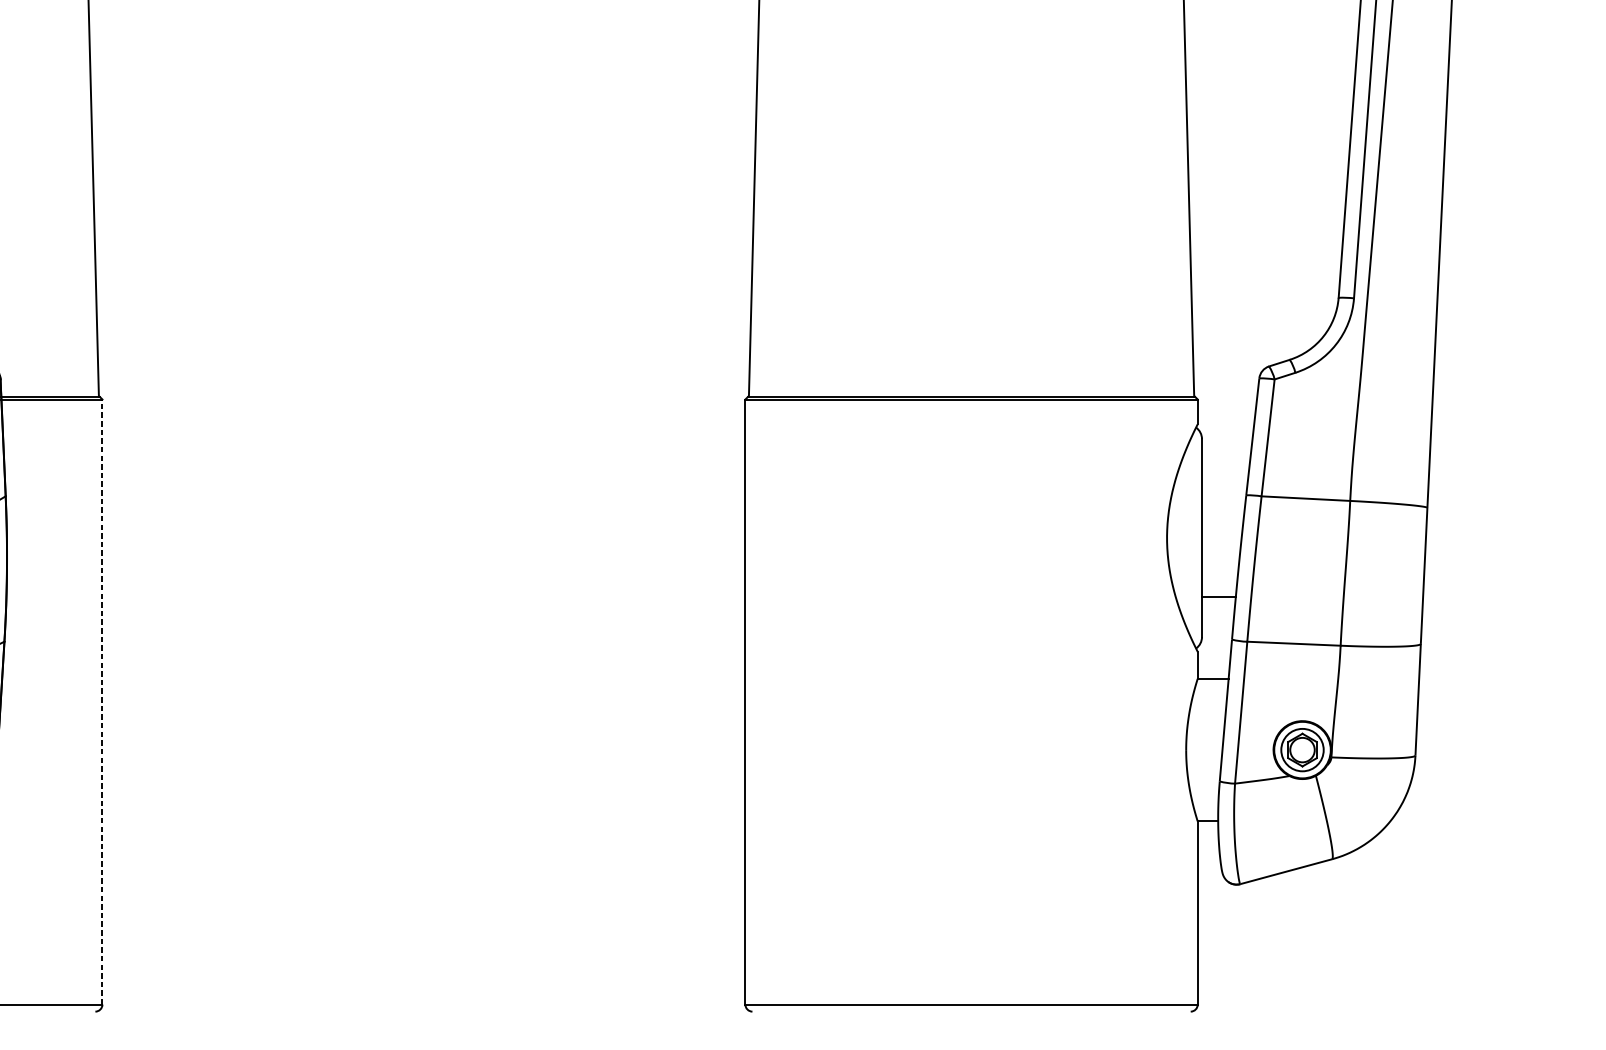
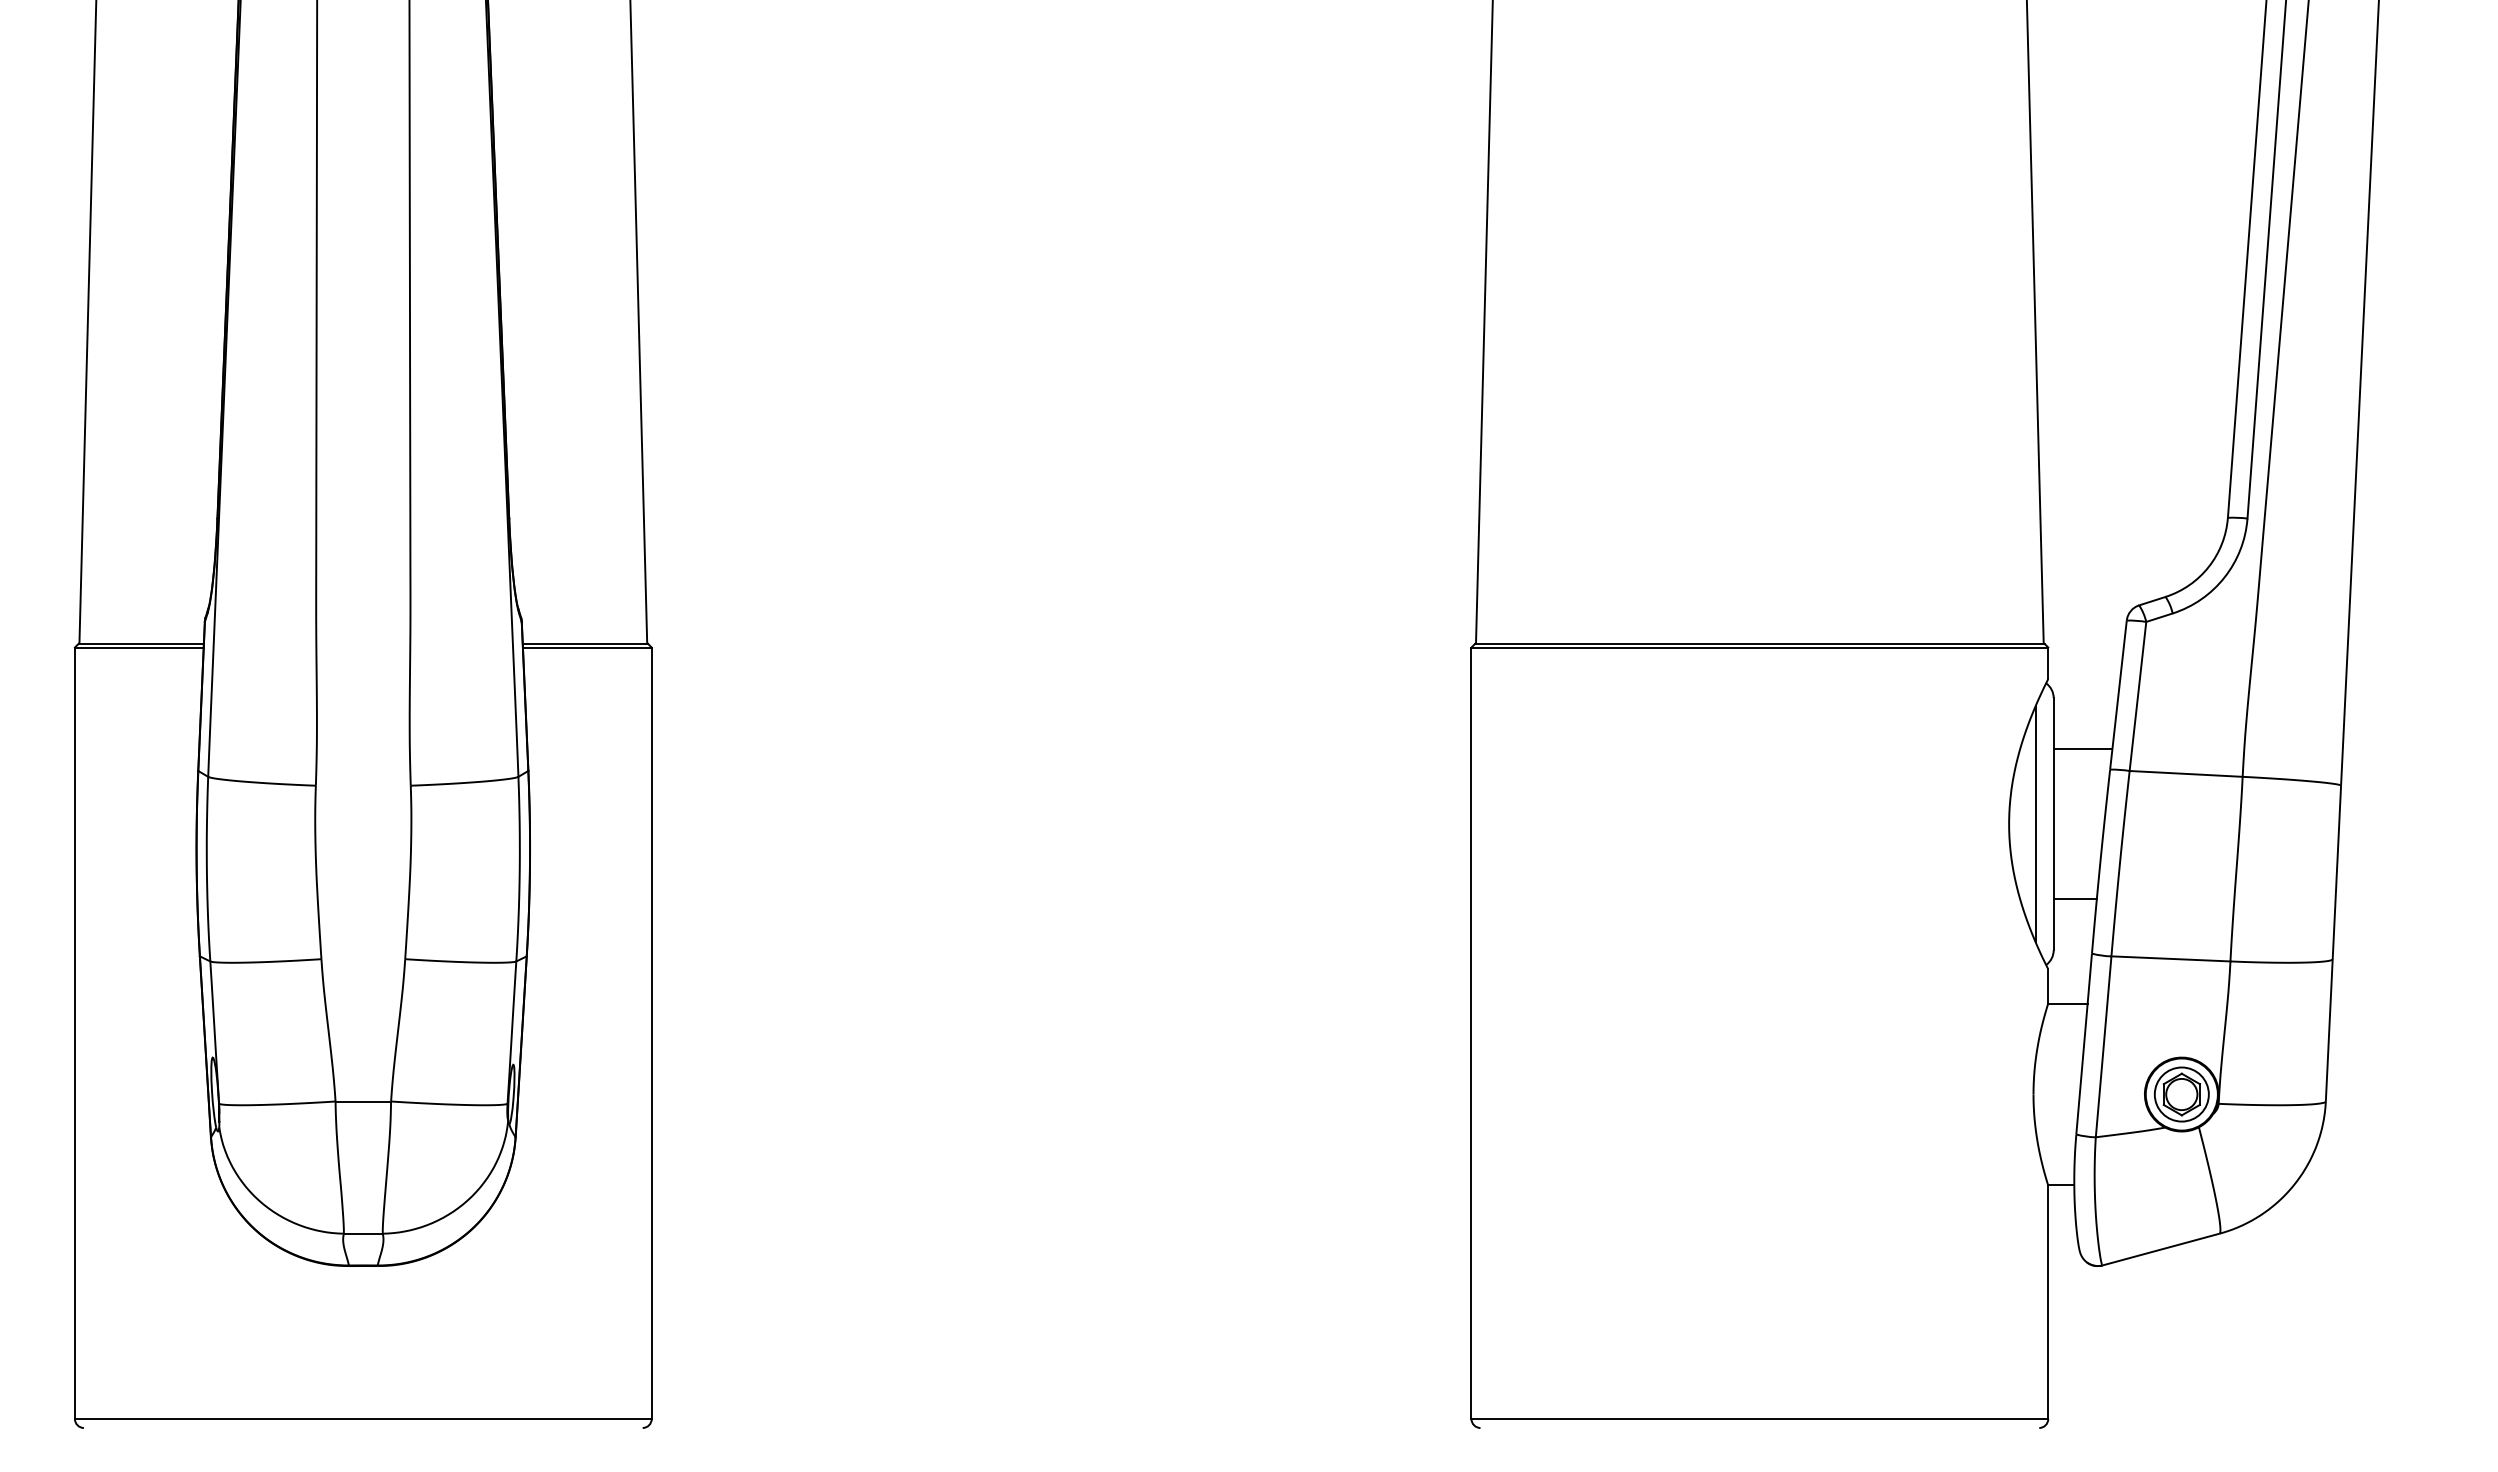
line: (1224, 479) -> (2082, 749), added
line: (1187, 538) -> (2035, 824), added
line: (102, 702) -> (651, 1033), dashed -> solid

